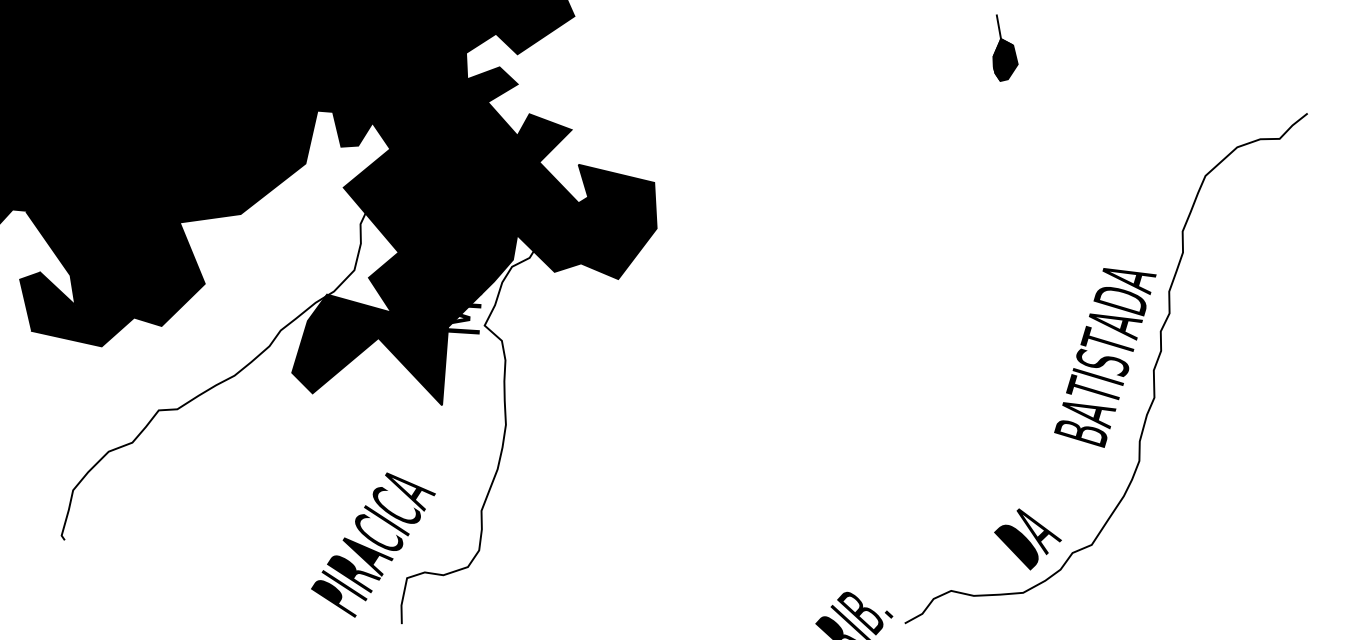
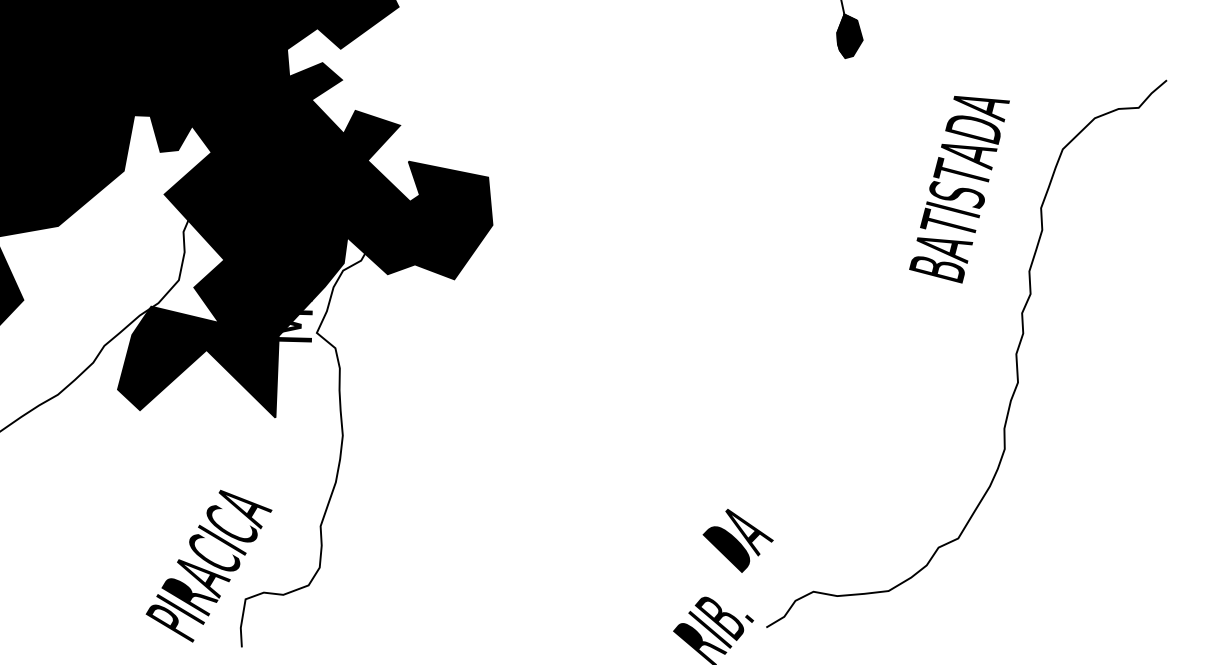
text: (1105, 357) -> (959, 189), moved
text: (1027, 539) -> (737, 540), moved

